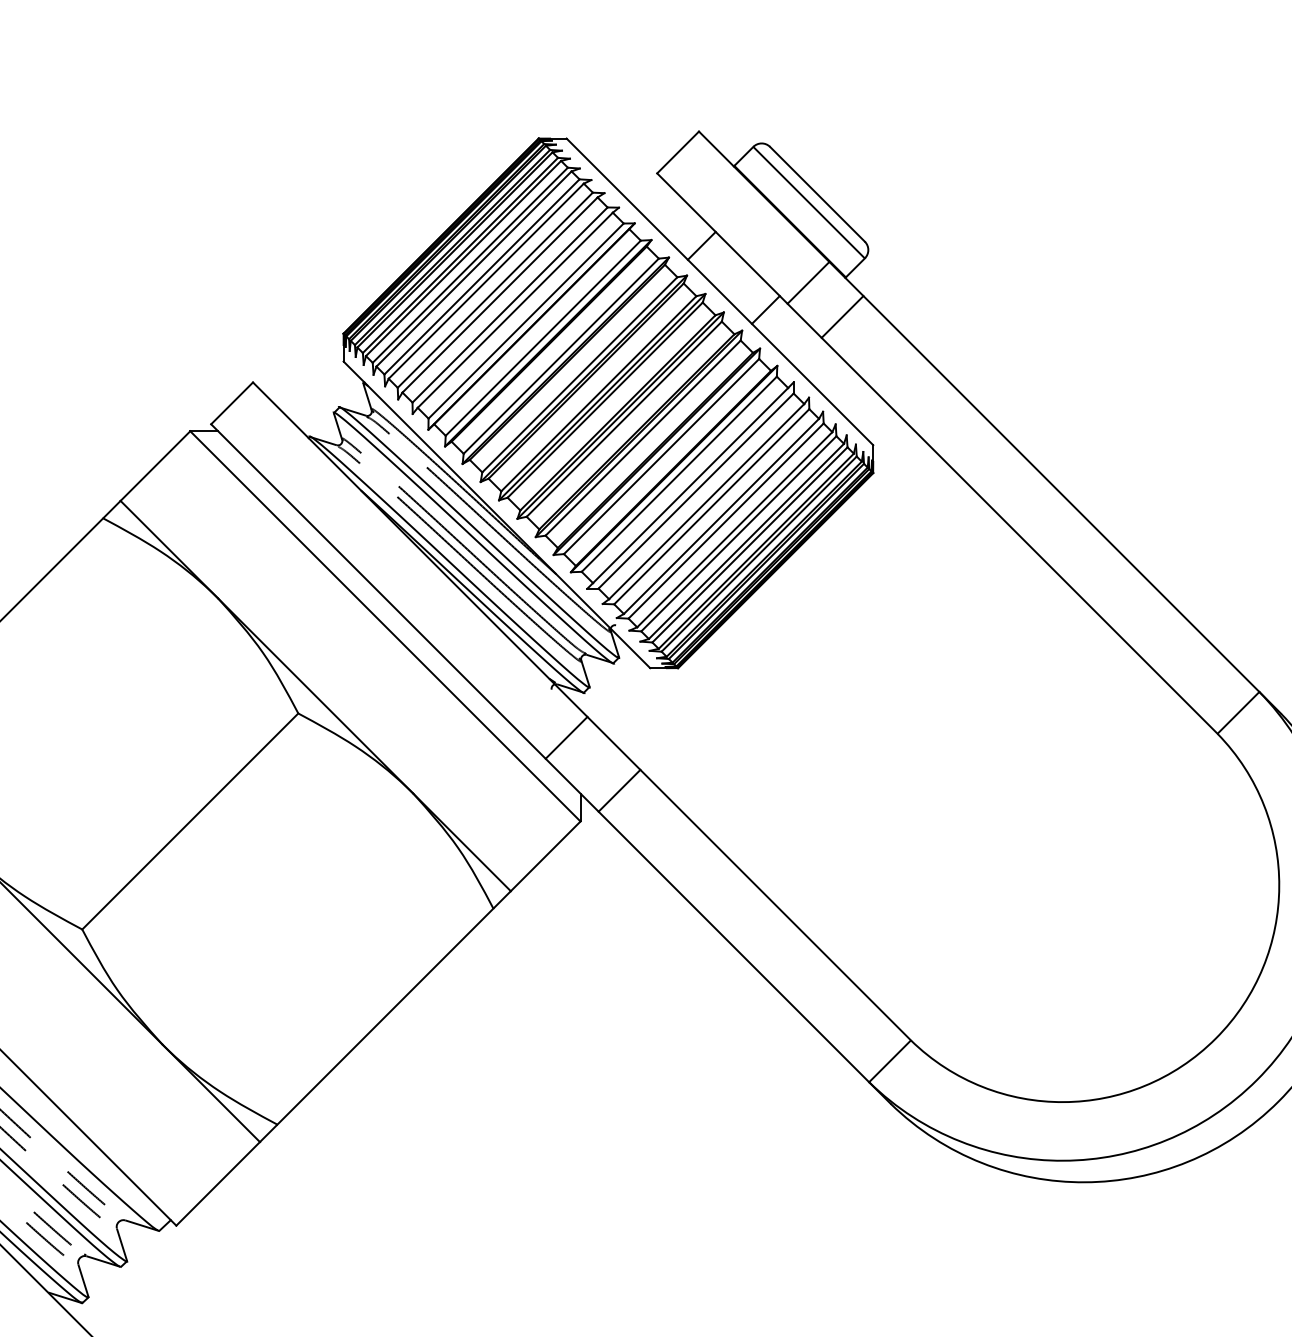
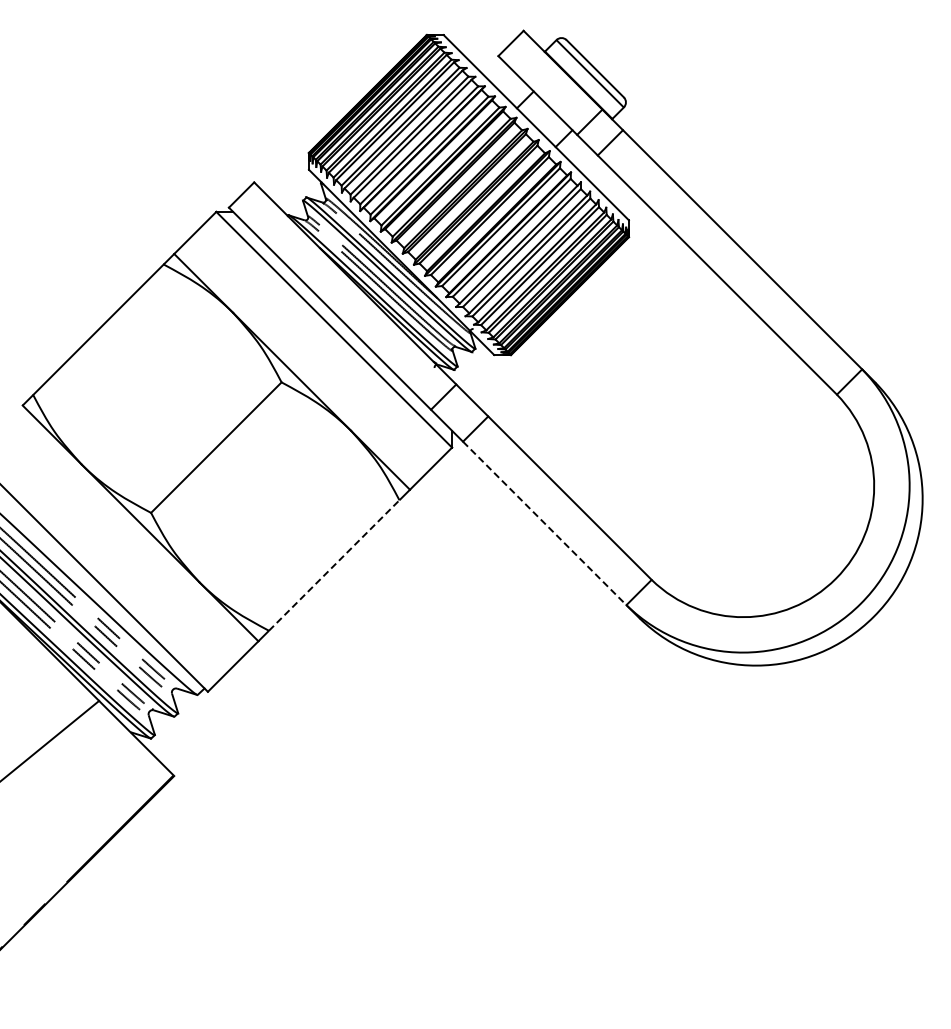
line: (733, 947) -> (544, 523), solid -> dashed
line: (385, 1016) -> (334, 565), solid -> dashed

